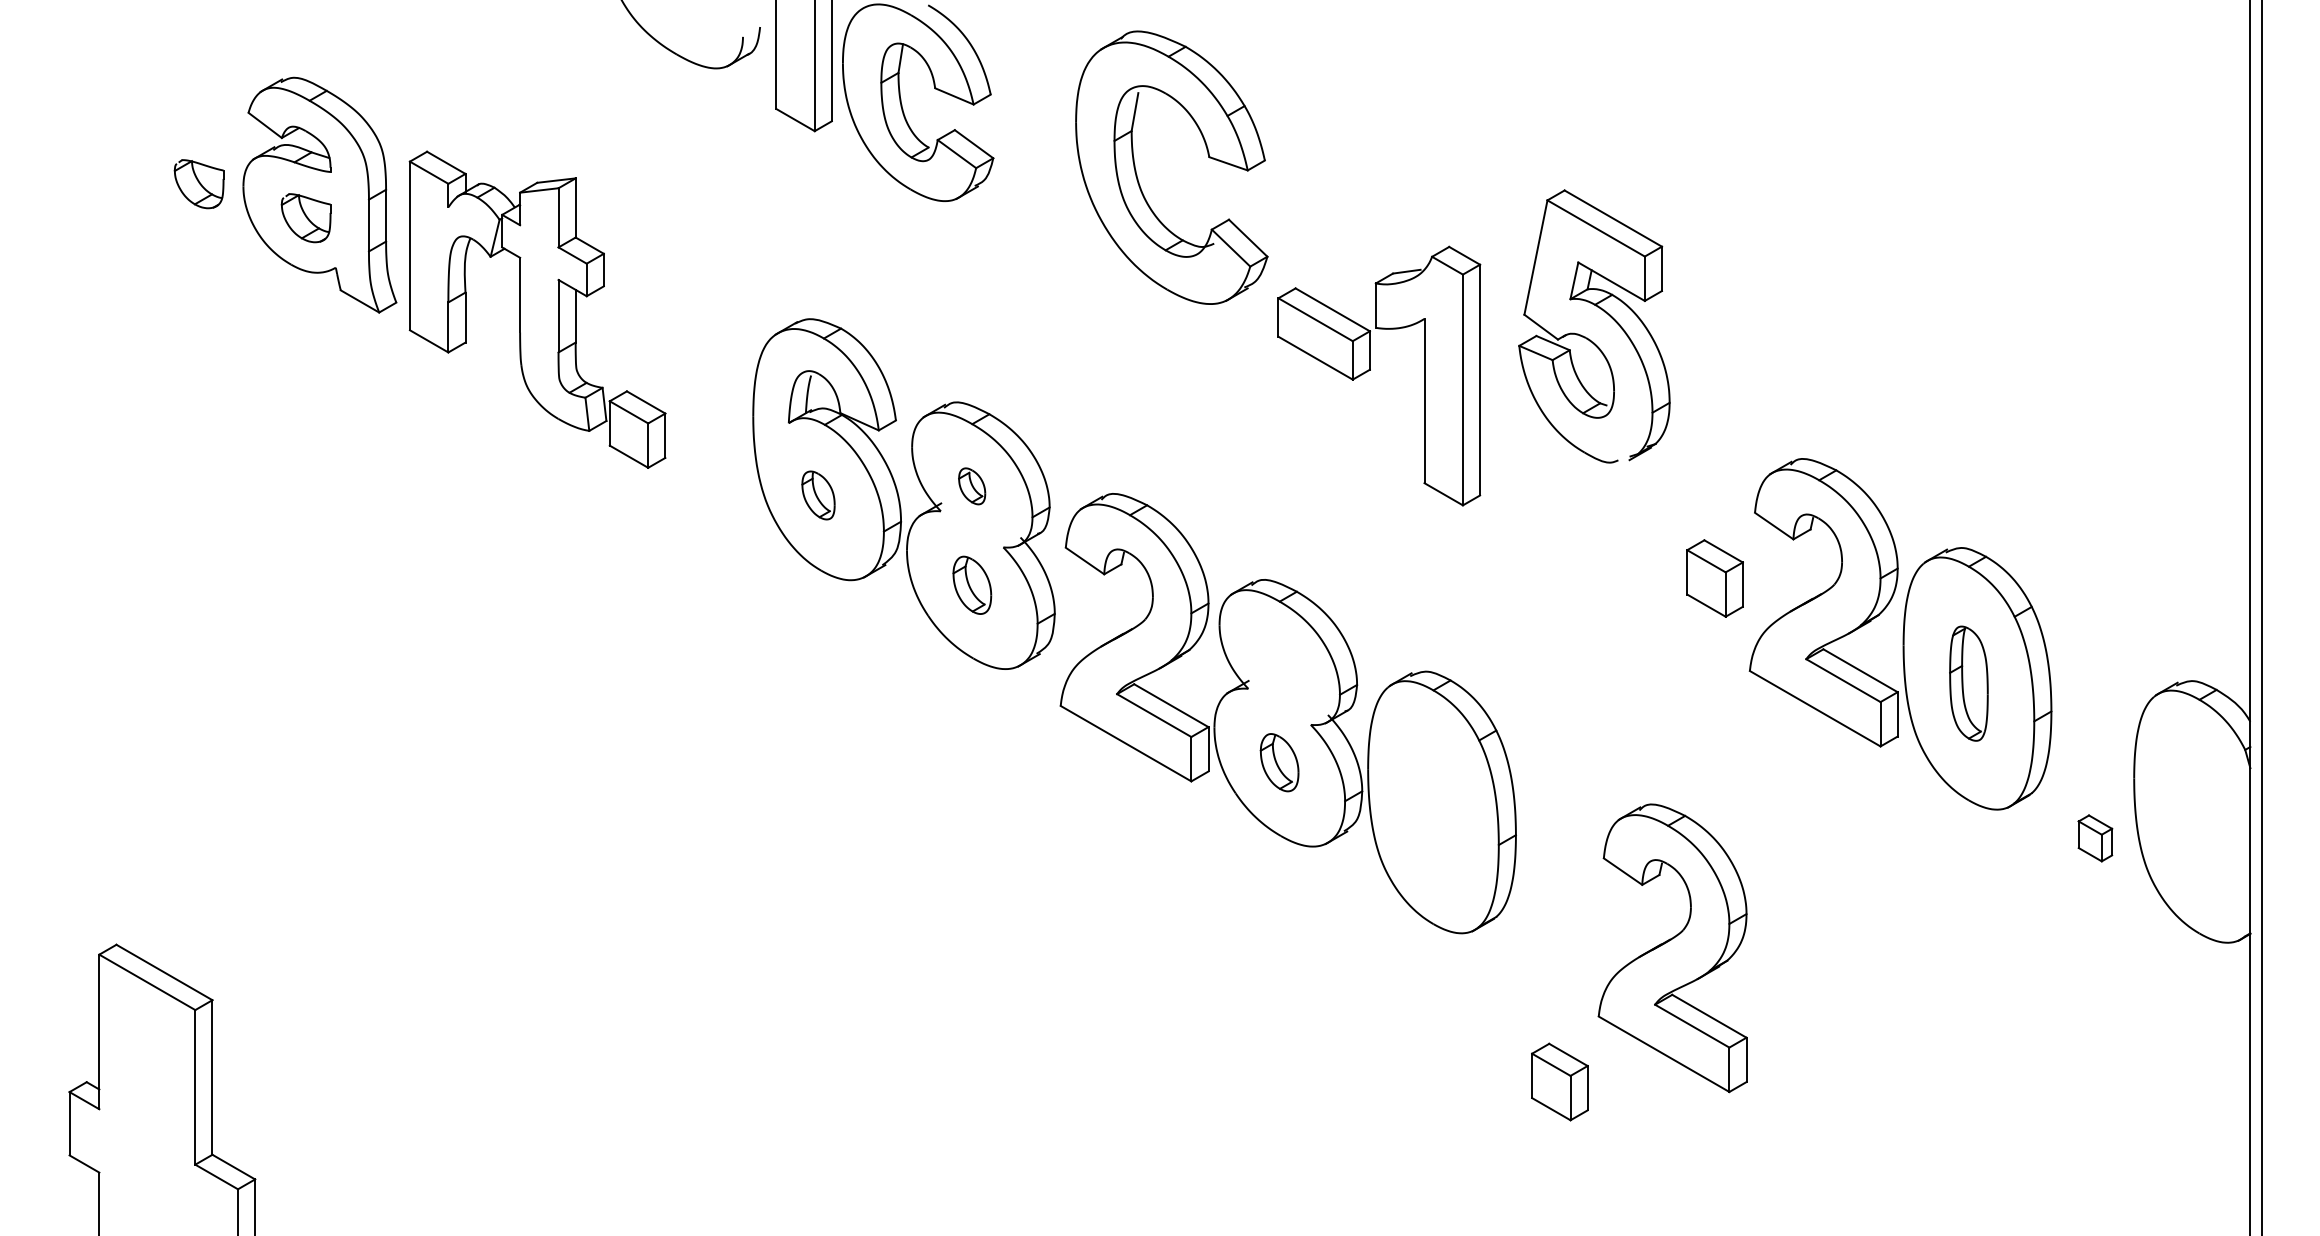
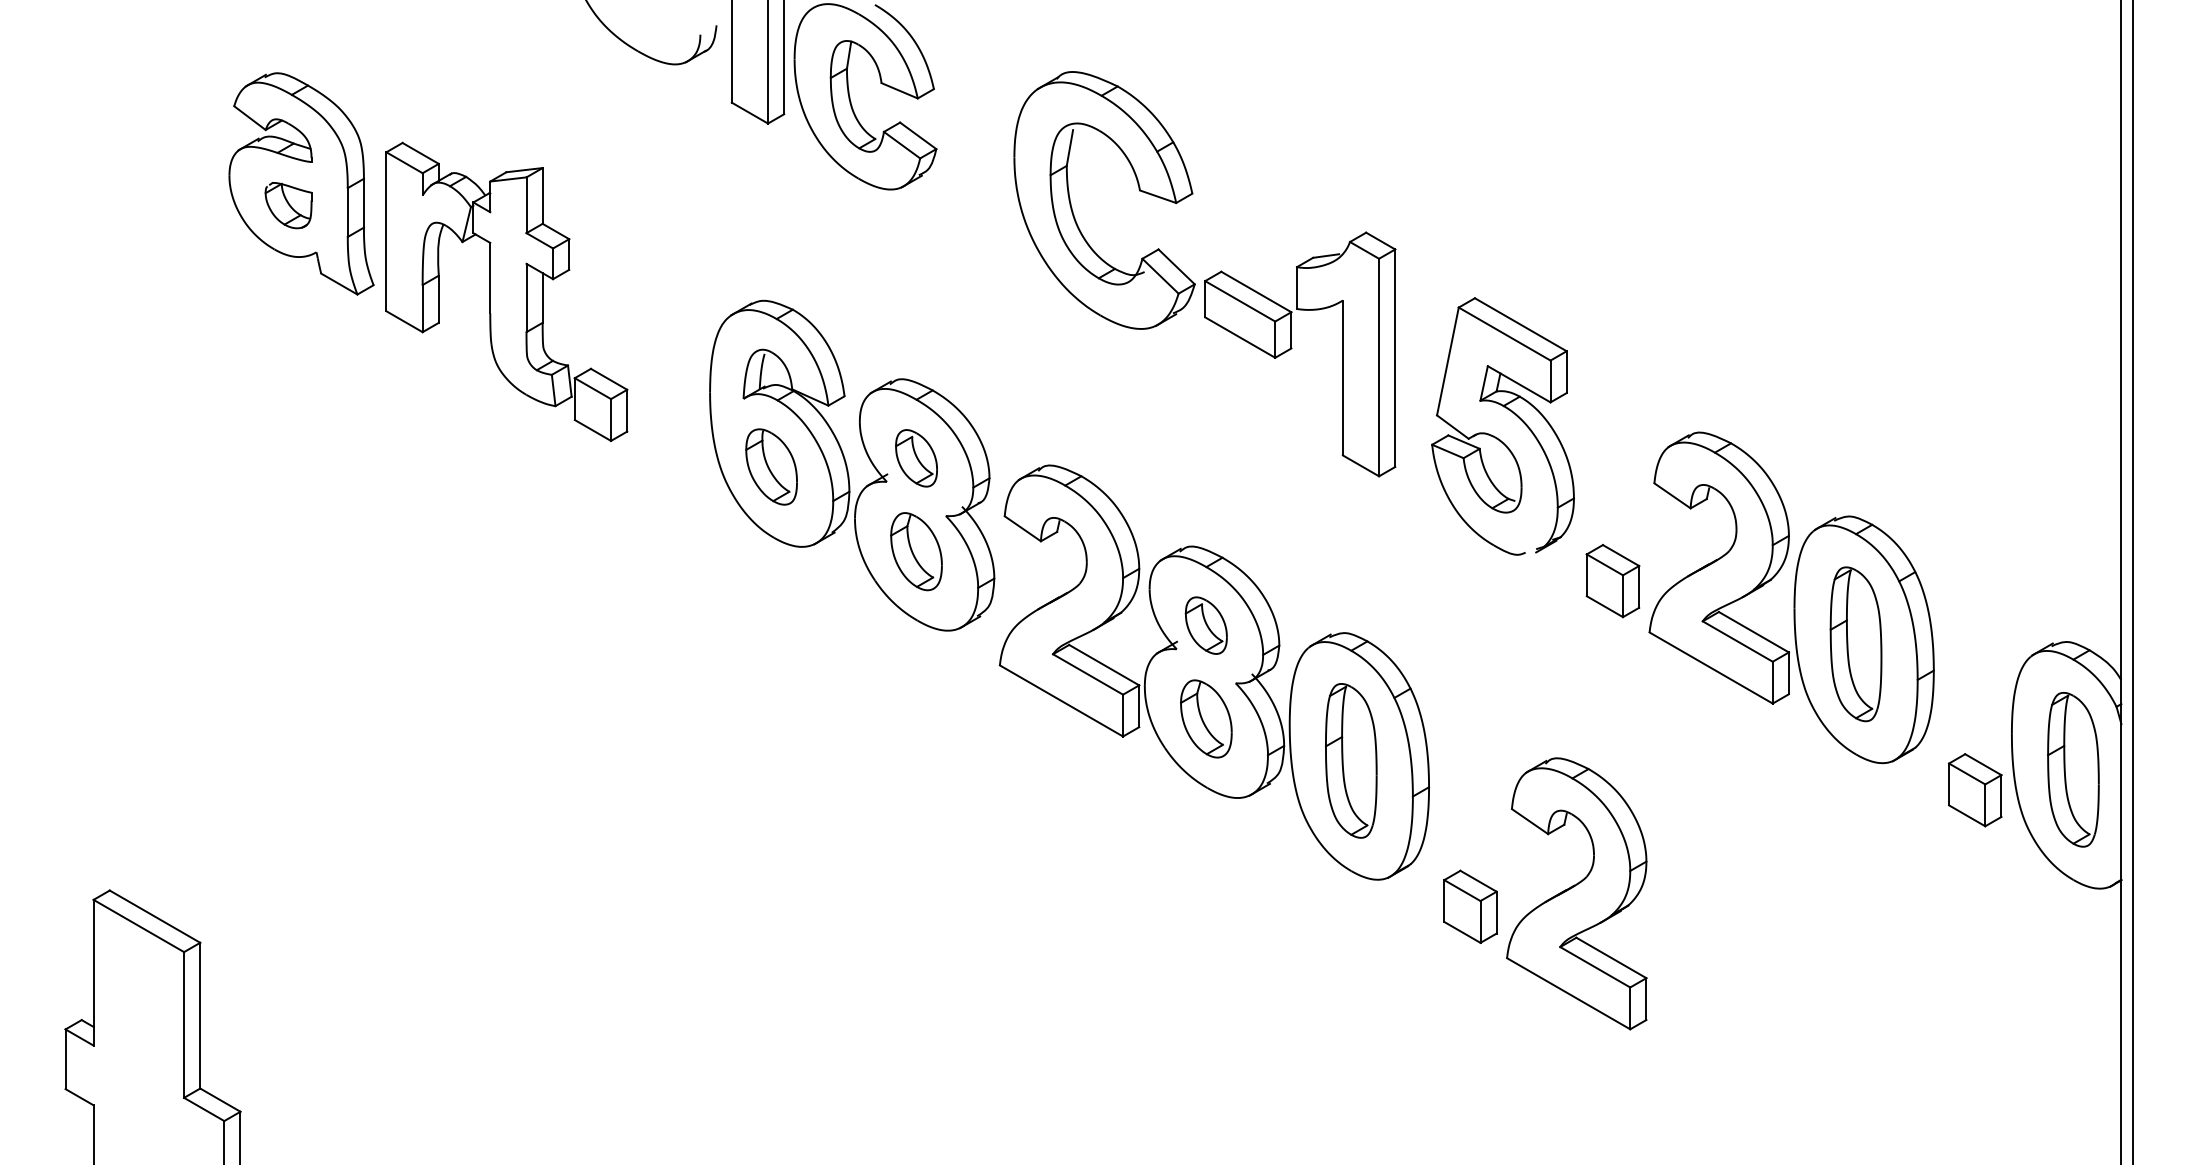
part: (1137, 174) -> (1072, 206), moved
part: (198, 184) -> (187, 173), removed
part: (1587, 337) -> (1496, 436), moved
part: (971, 486) -> (915, 458), size x1.67
part: (818, 495) -> (771, 467), size x1.67
part: (1714, 578) -> (1612, 581), moved
part: (972, 585) -> (916, 551), size x1.43
part: (1279, 663) -> (1206, 625), added
part: (1968, 683) -> (1855, 644), size x1.43
part: (1279, 762) -> (1206, 718), size x1.43
part: (1433, 806) -> (1351, 760), added
part: (2199, 816) -> (2073, 769), added
part: (2095, 838) -> (1975, 790), size x1.67
part: (1559, 1081) -> (1470, 906), moved

